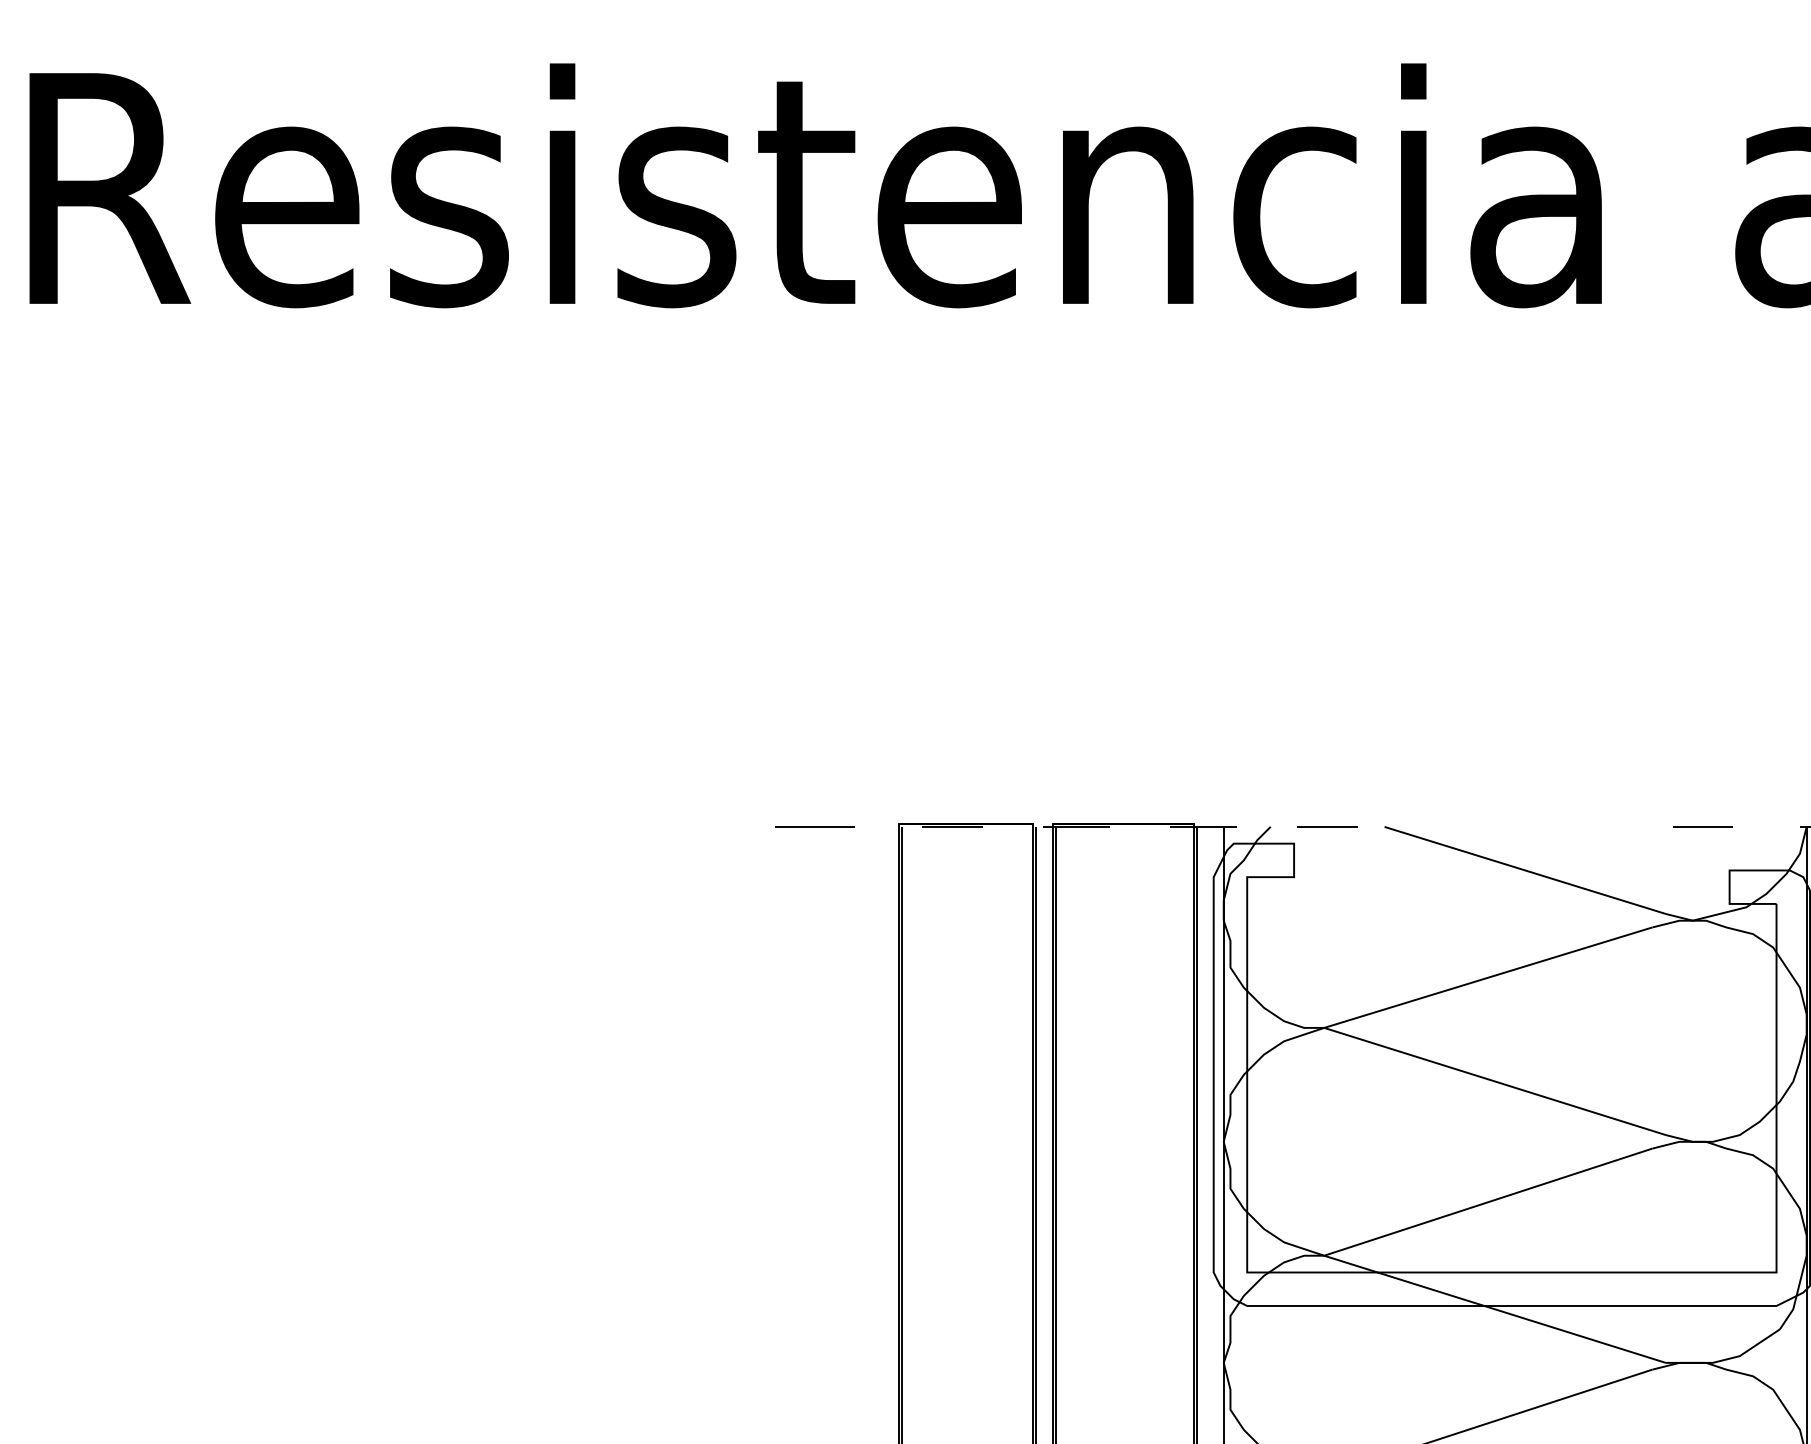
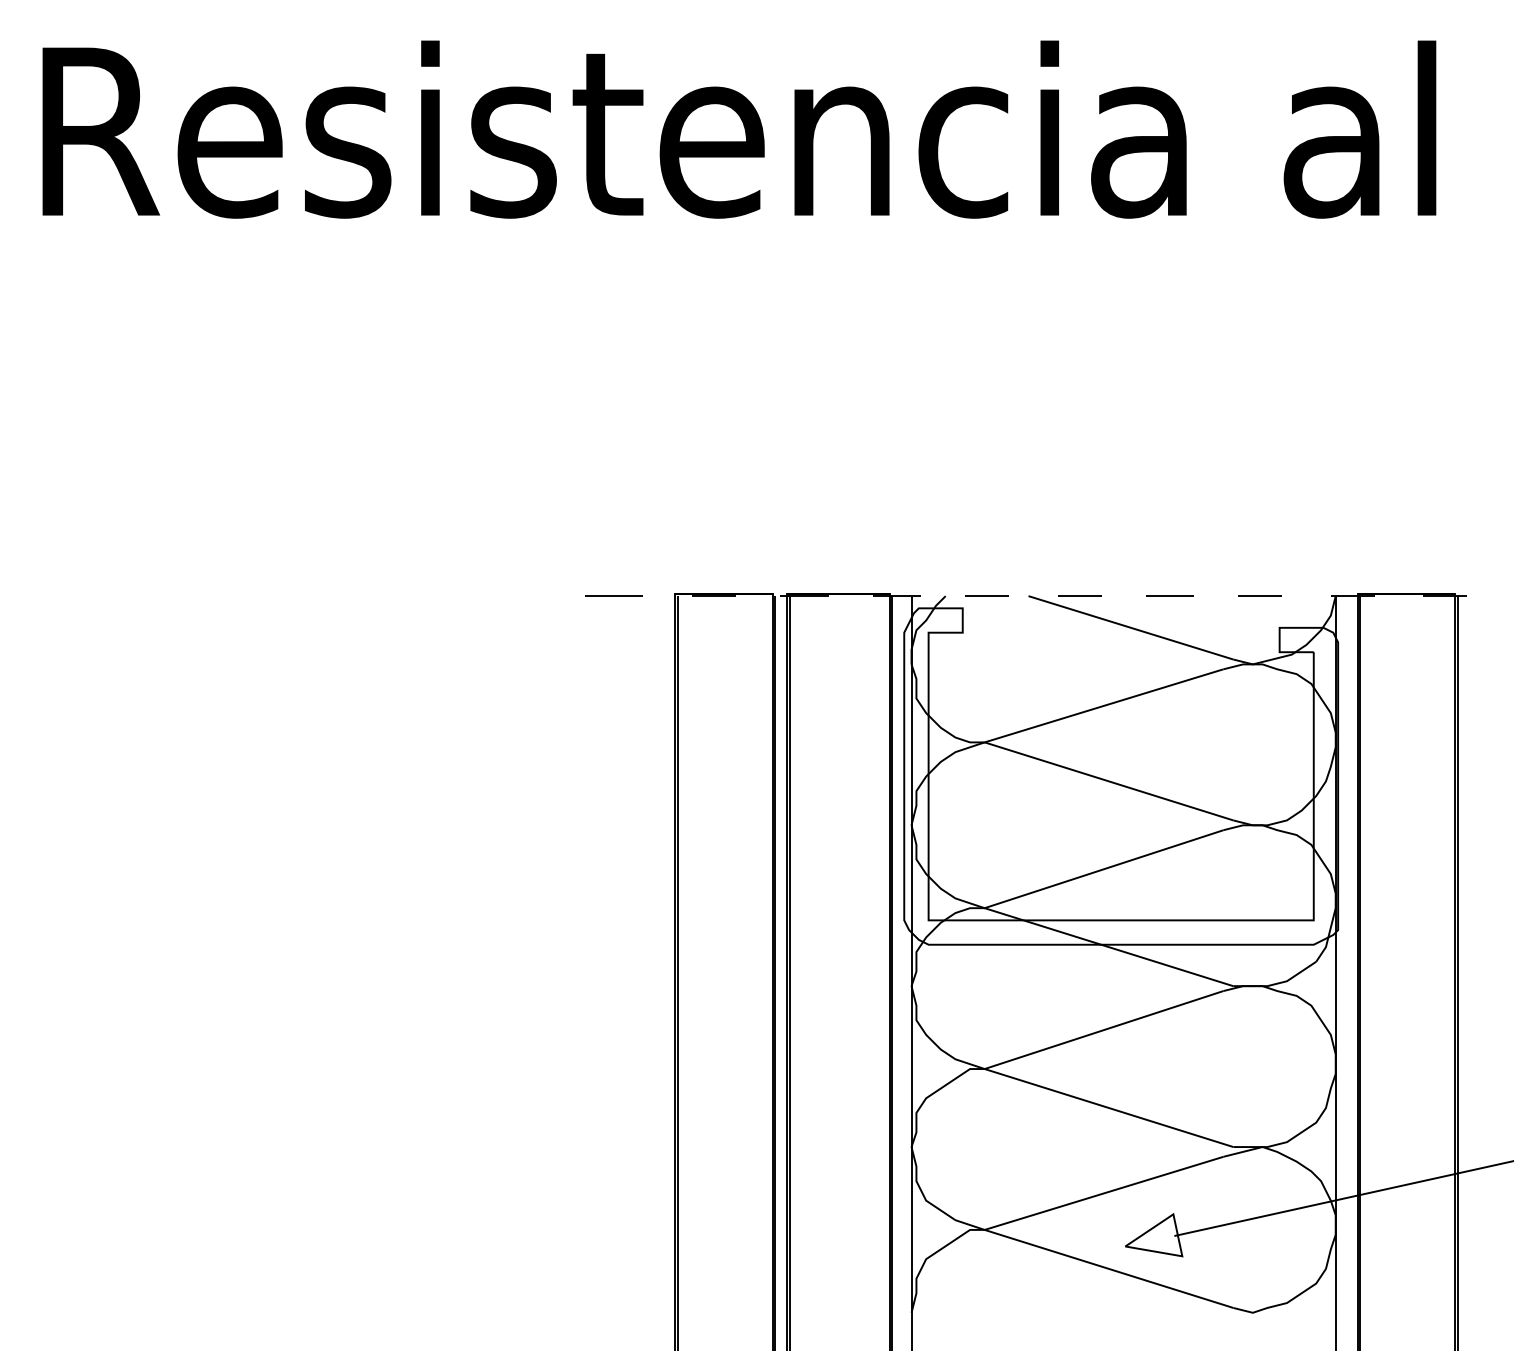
line: (1454, 826) -> (1079, 595), added
line: (1578, 826) -> (1169, 595), added

